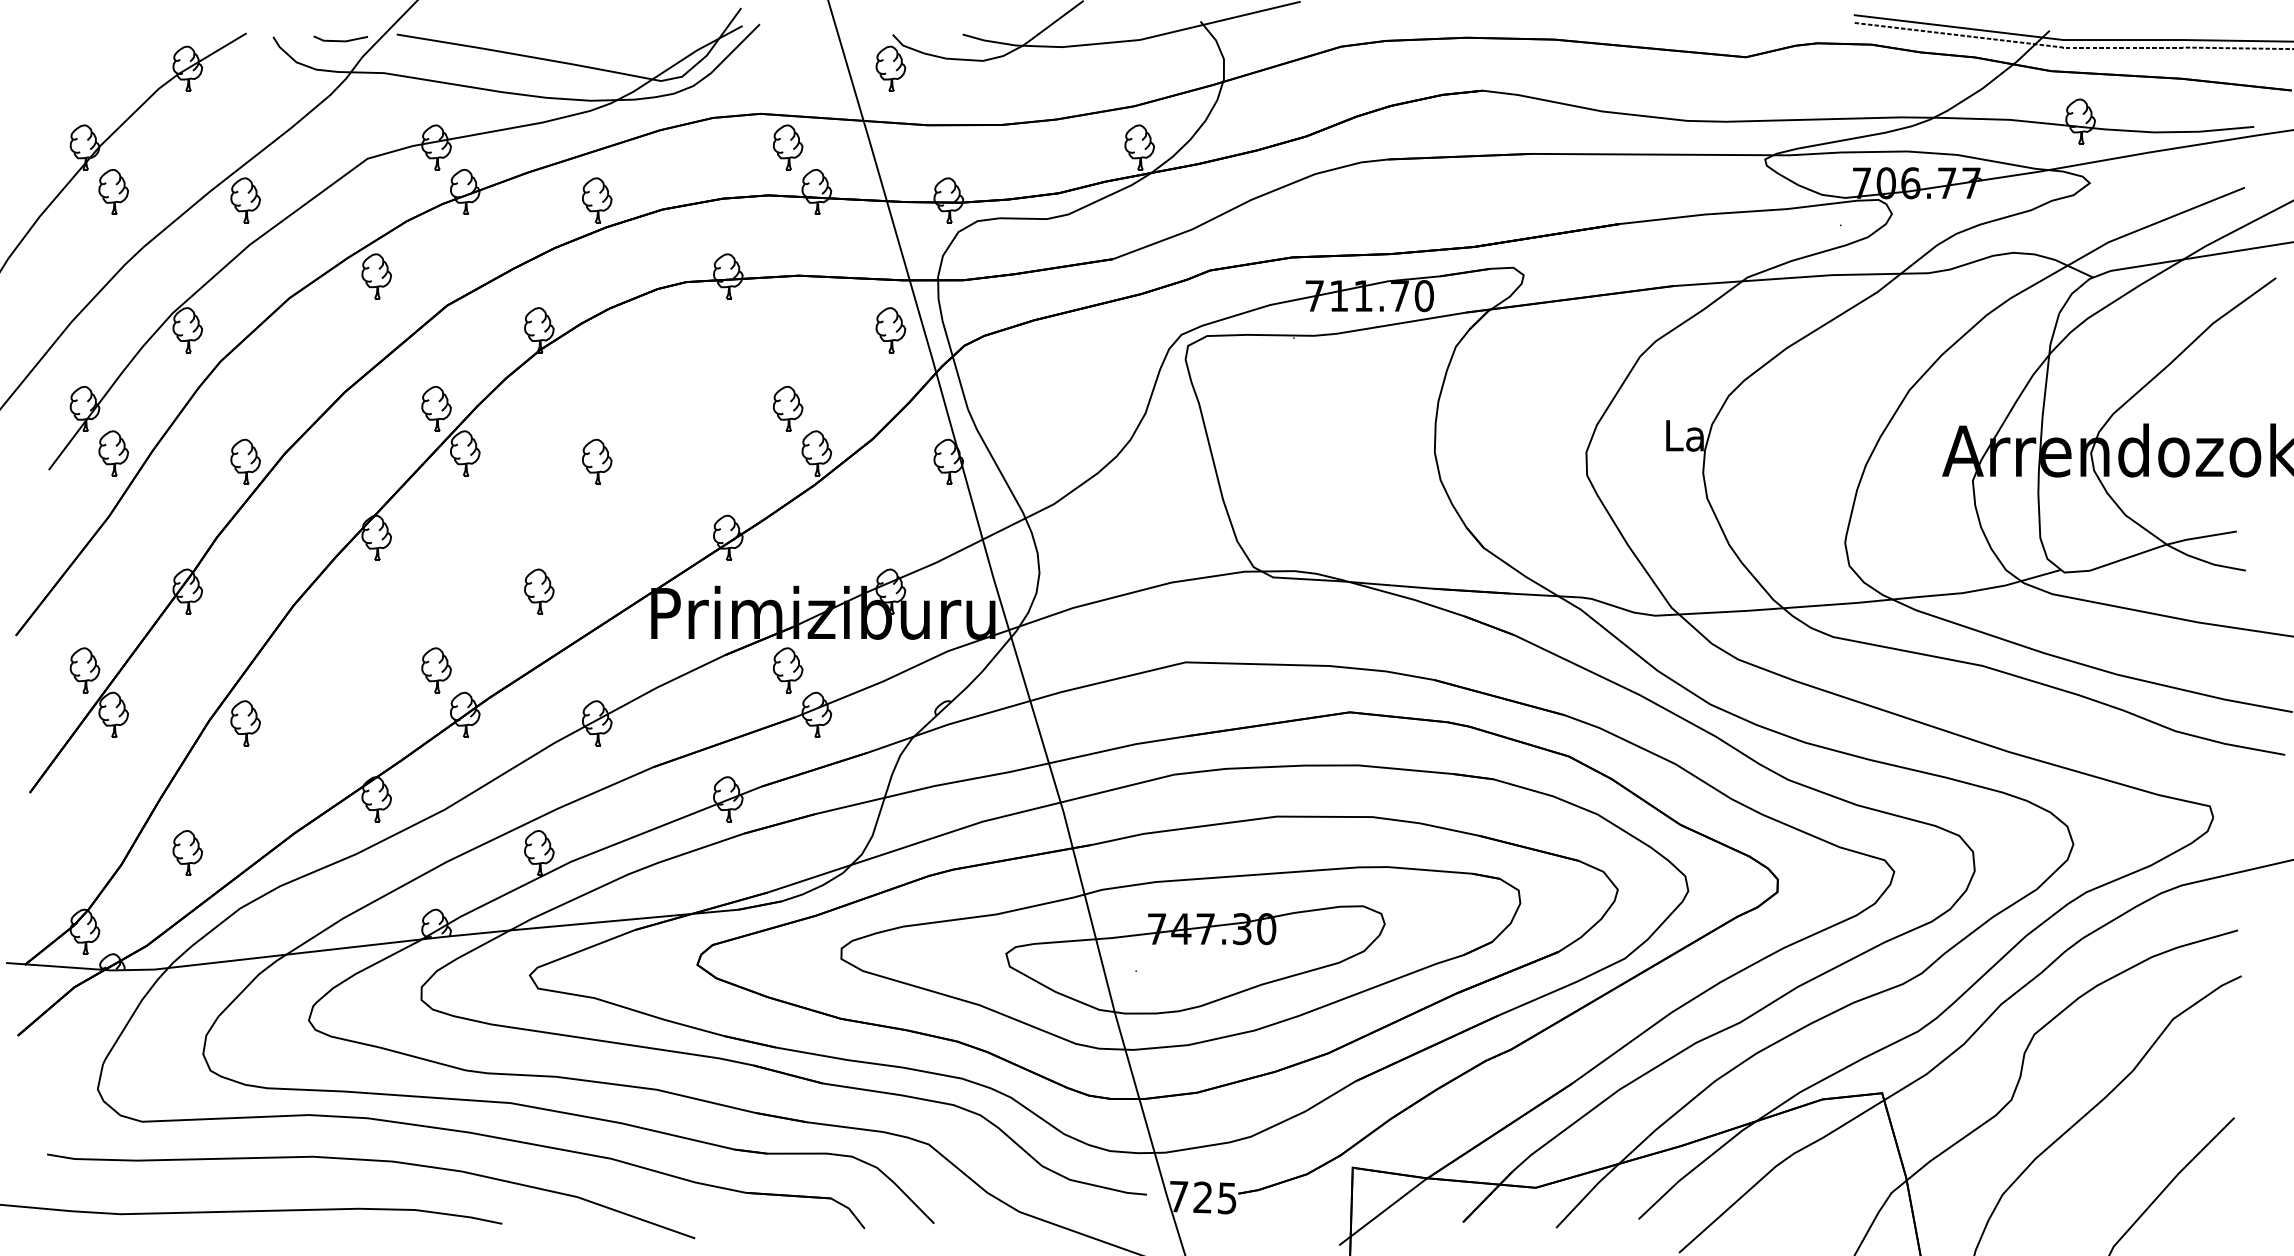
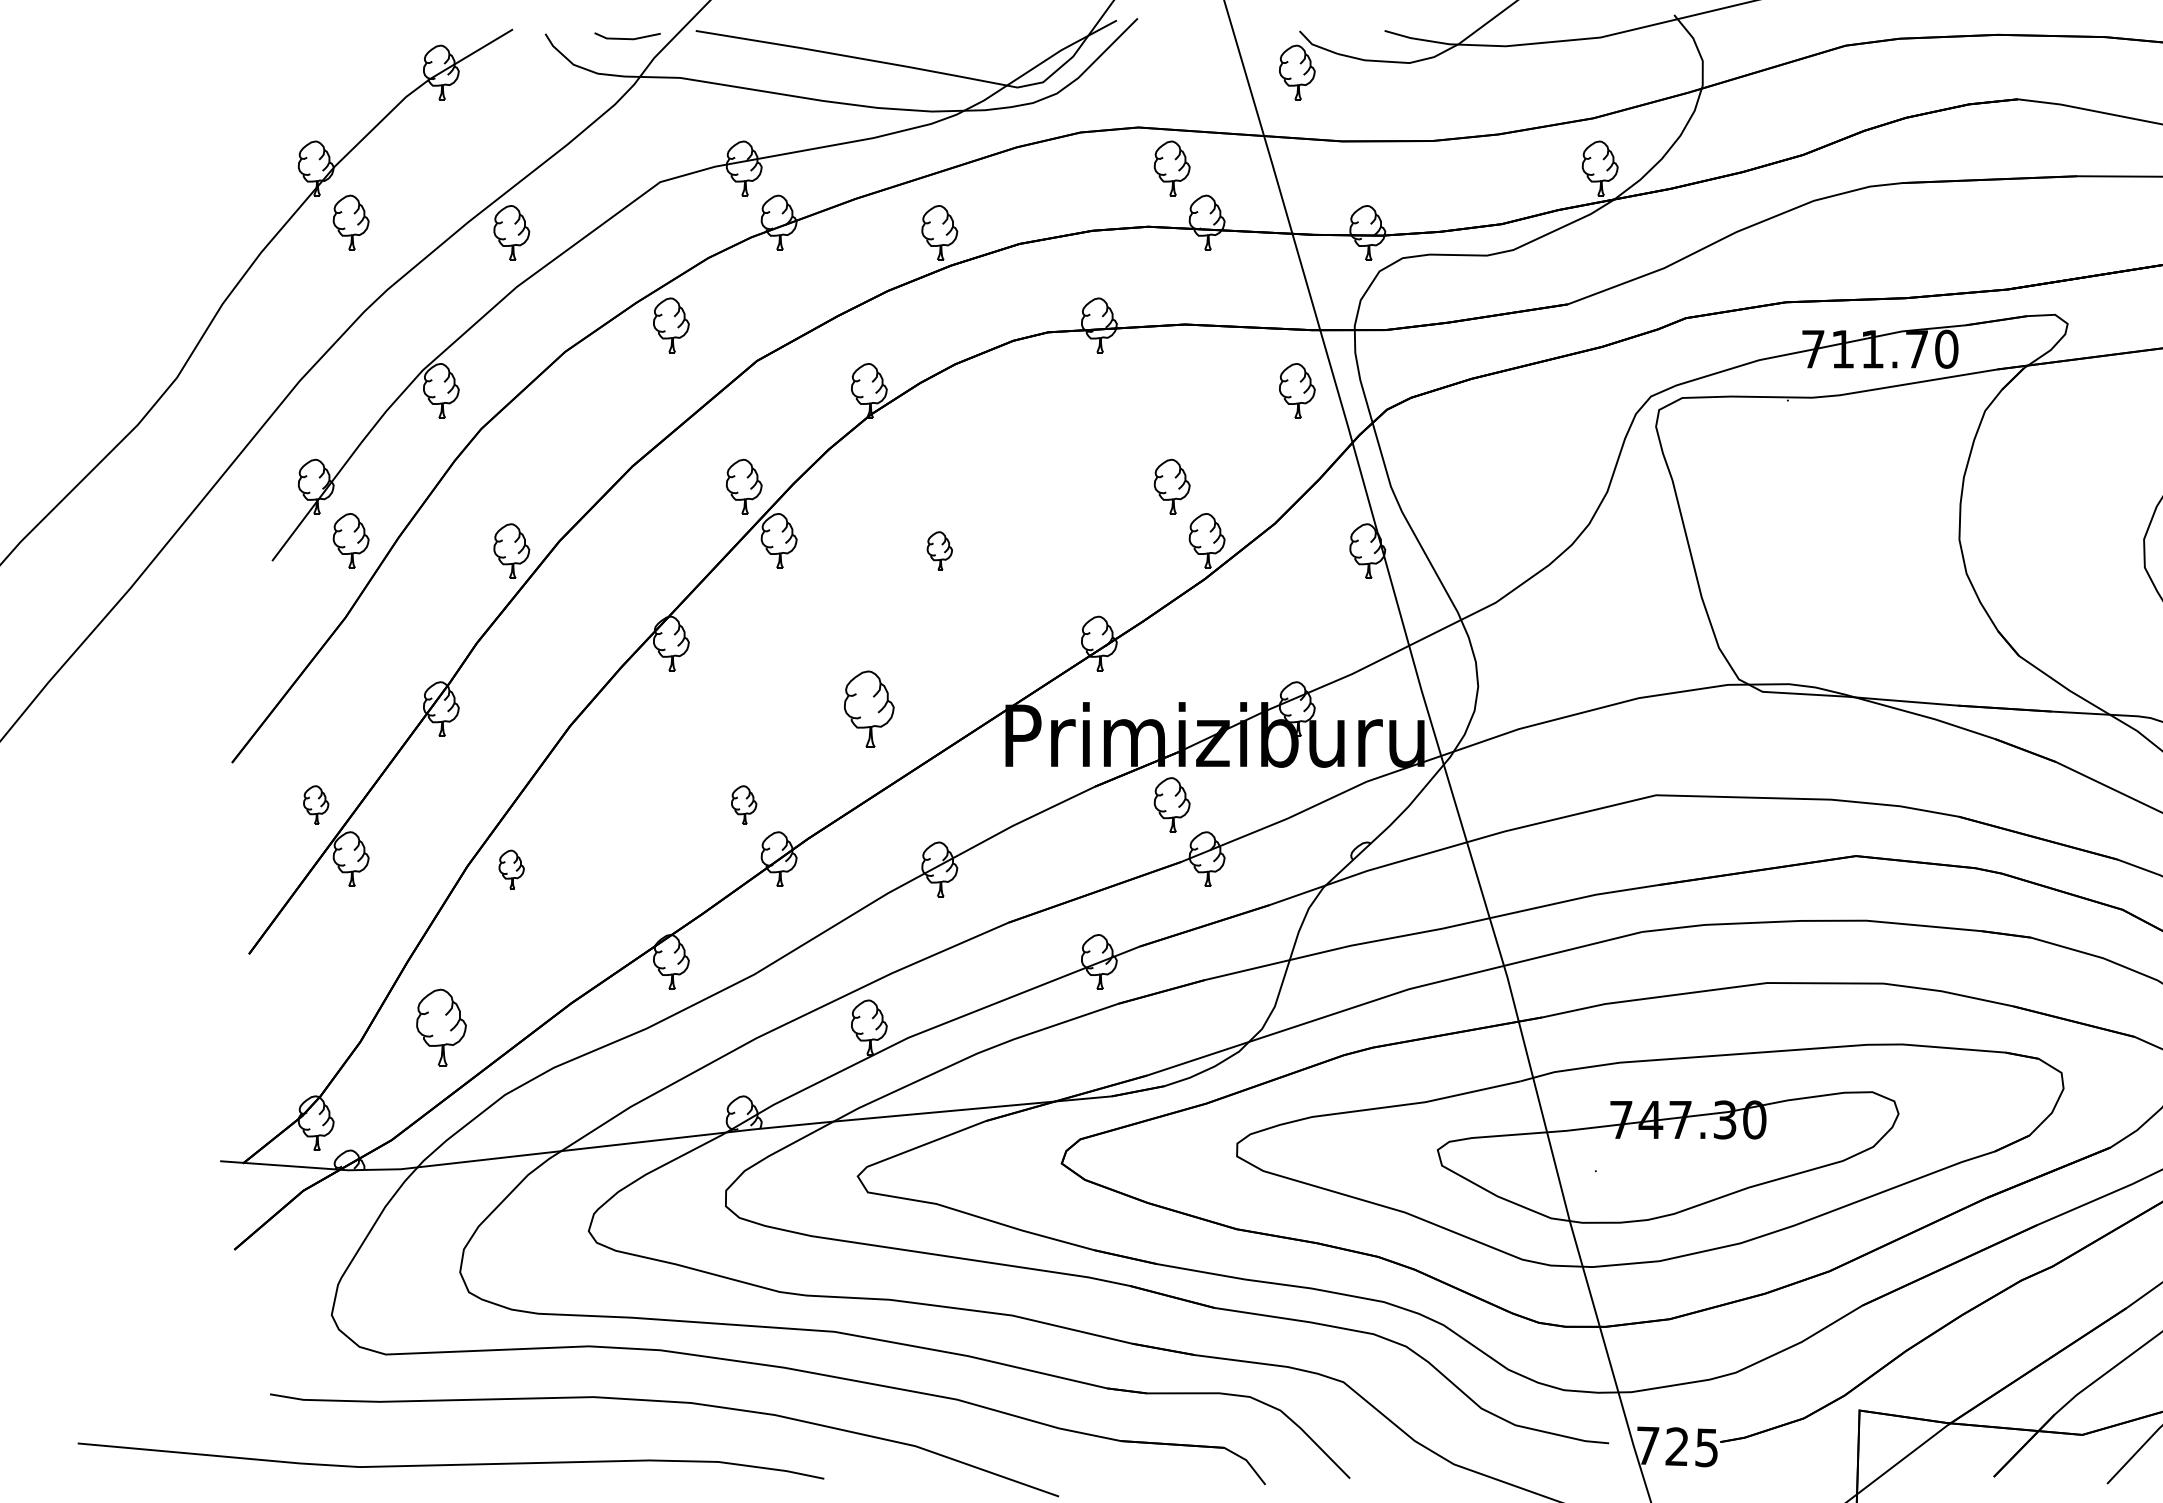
part: (597, 461) -> (940, 550), size x0.7
part: (539, 591) -> (869, 708), size x1.4
part: (84, 670) -> (315, 805), size x0.7
part: (436, 670) -> (744, 805), size x0.7
part: (245, 723) -> (511, 869), size x0.7
part: (187, 852) -> (440, 1026), size x1.4

